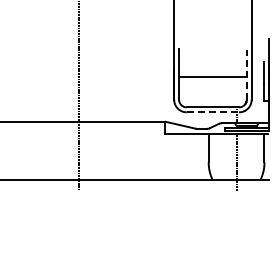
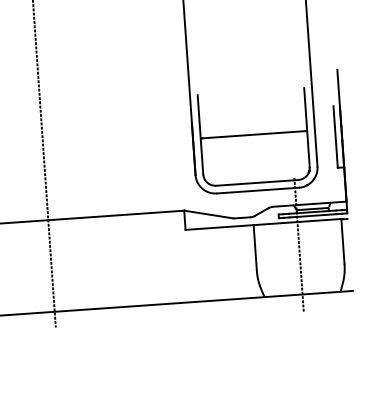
line: (246, 74) -> (306, 127), dashed -> solid
line: (213, 112) -> (258, 190), dashed -> solid

